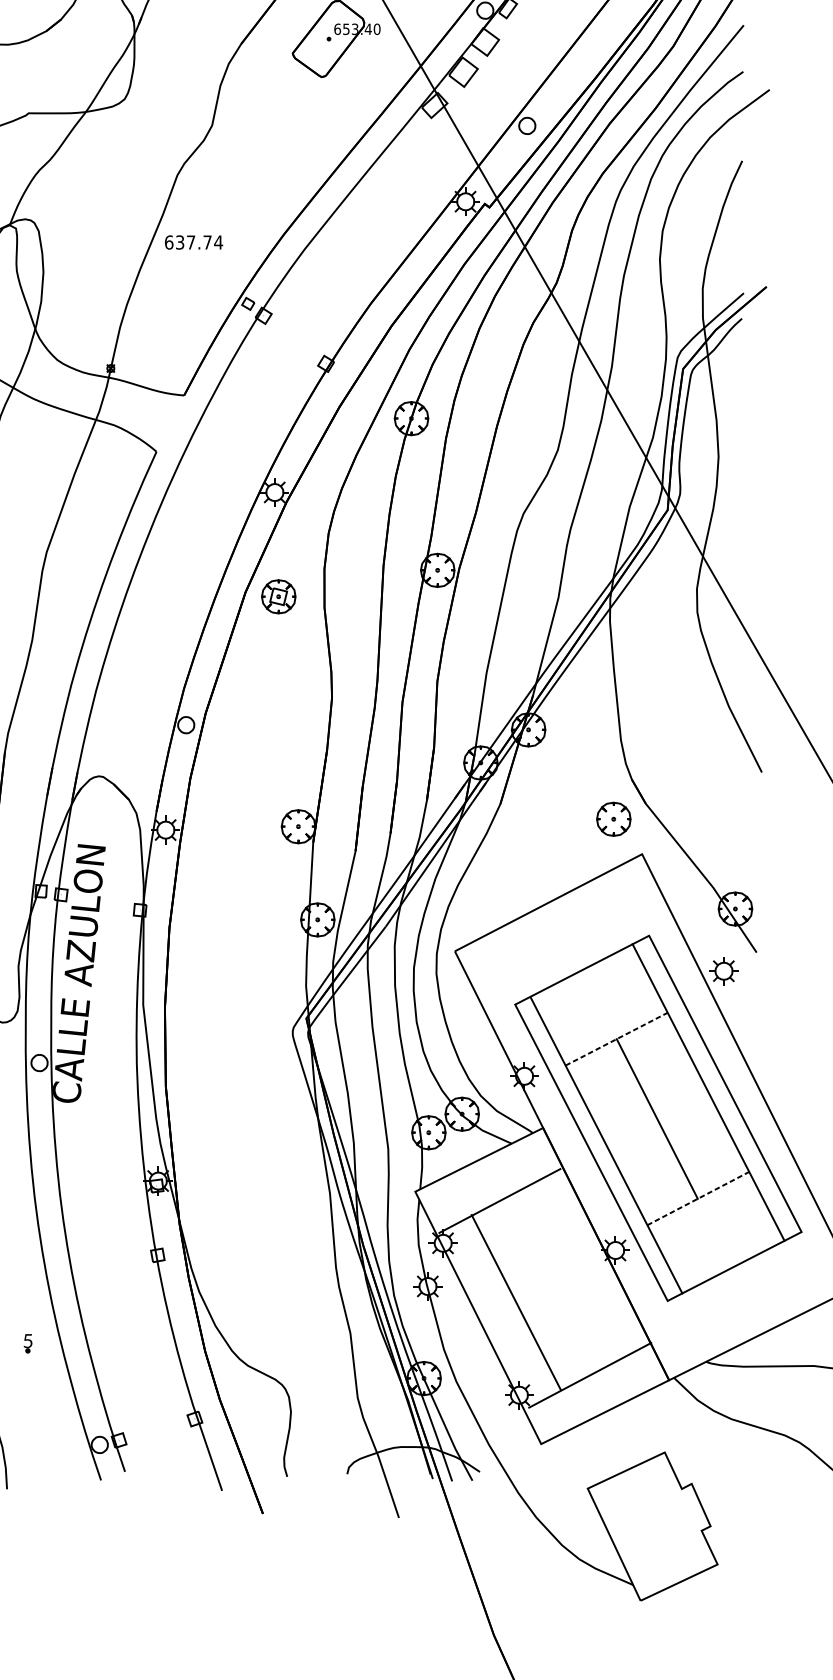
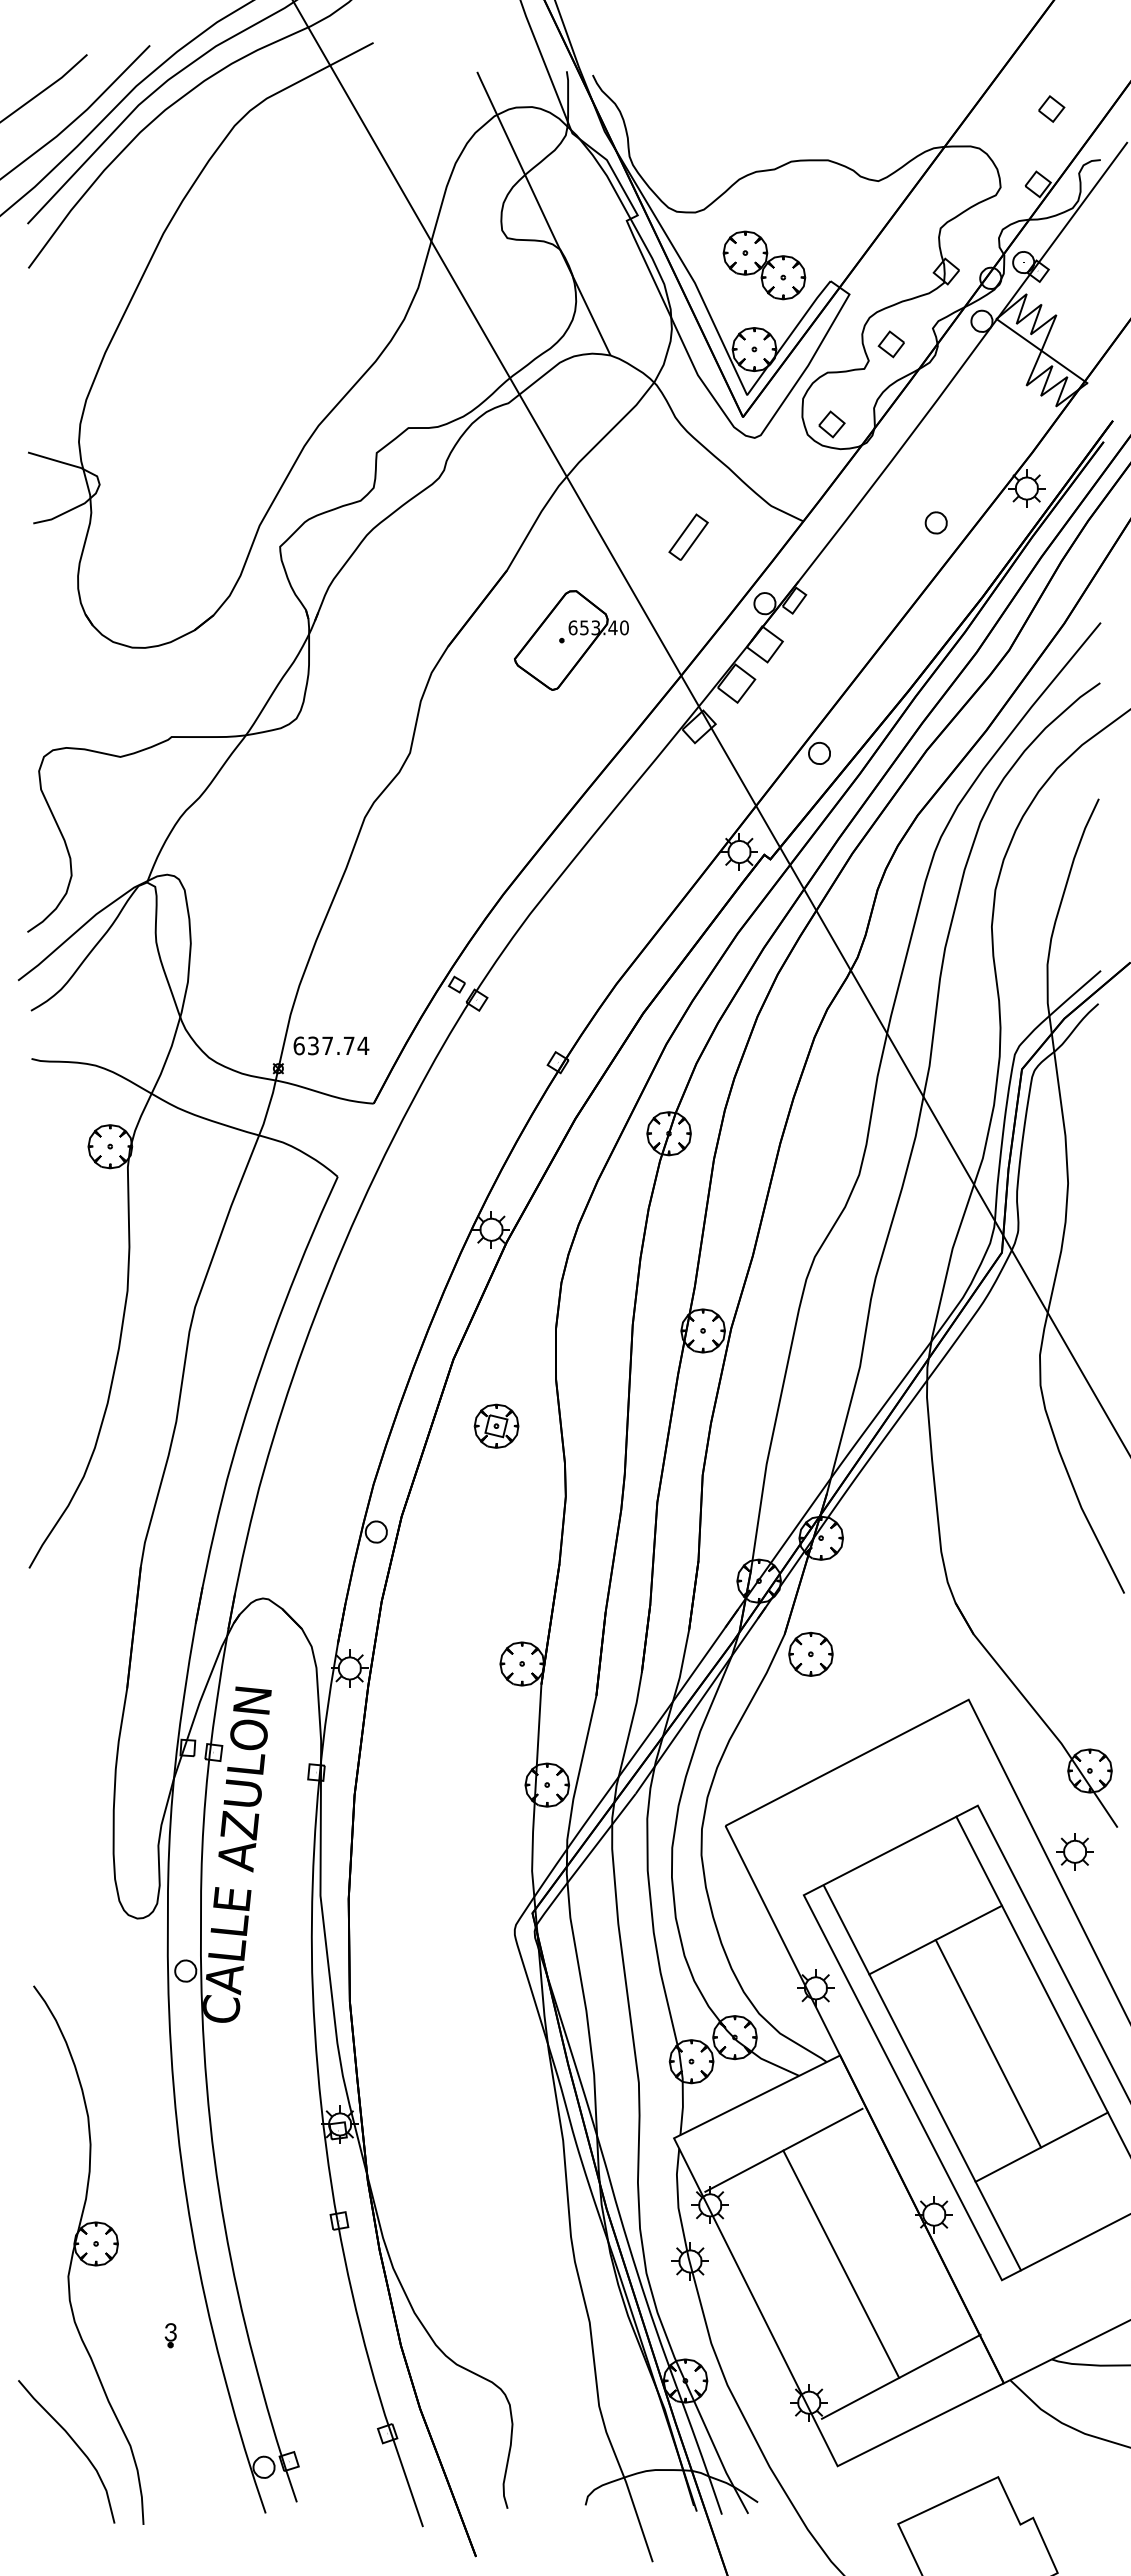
text: (194, 242) -> (331, 1045), moved
part: (278, 596) -> (496, 1425), moved
part: (613, 818) -> (810, 1653), moved
line: (616, 1039) -> (935, 1940), dashed -> solid
line: (698, 1198) -> (1041, 2147), dashed -> solid
line: (516, 1301) -> (841, 2263), moved
text: (27, 1341) -> (170, 2332), 5 -> 3

